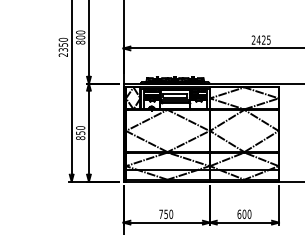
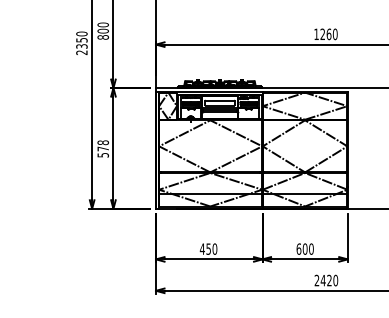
text: (260, 40) -> (325, 34), 2425 -> 1260
text: (80, 132) -> (103, 148), 850 -> 578
text: (160, 213) -> (201, 248), 750 -> 450

